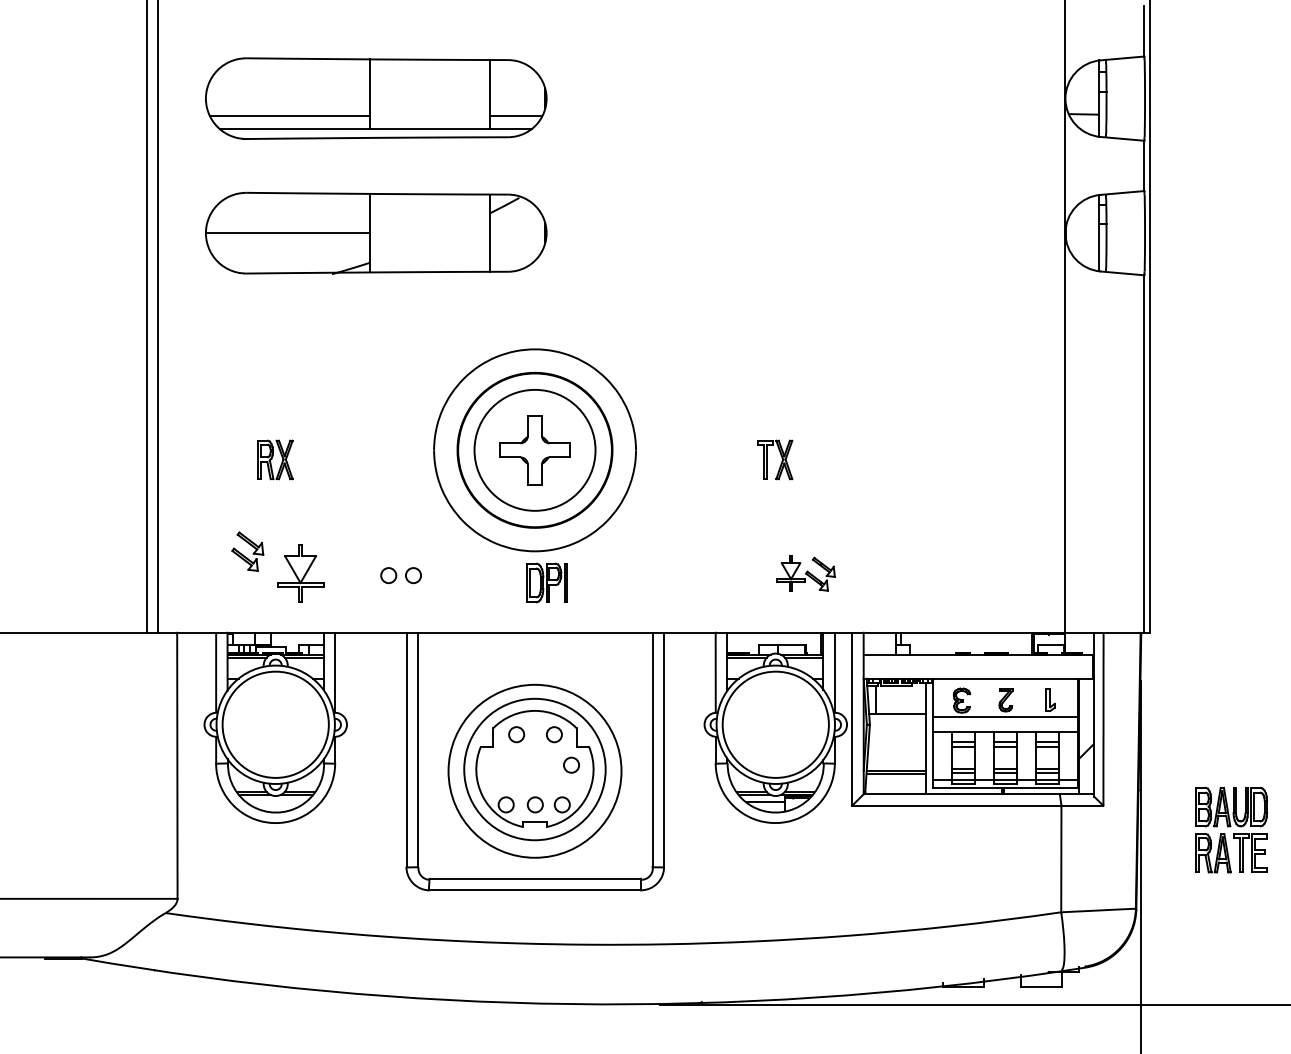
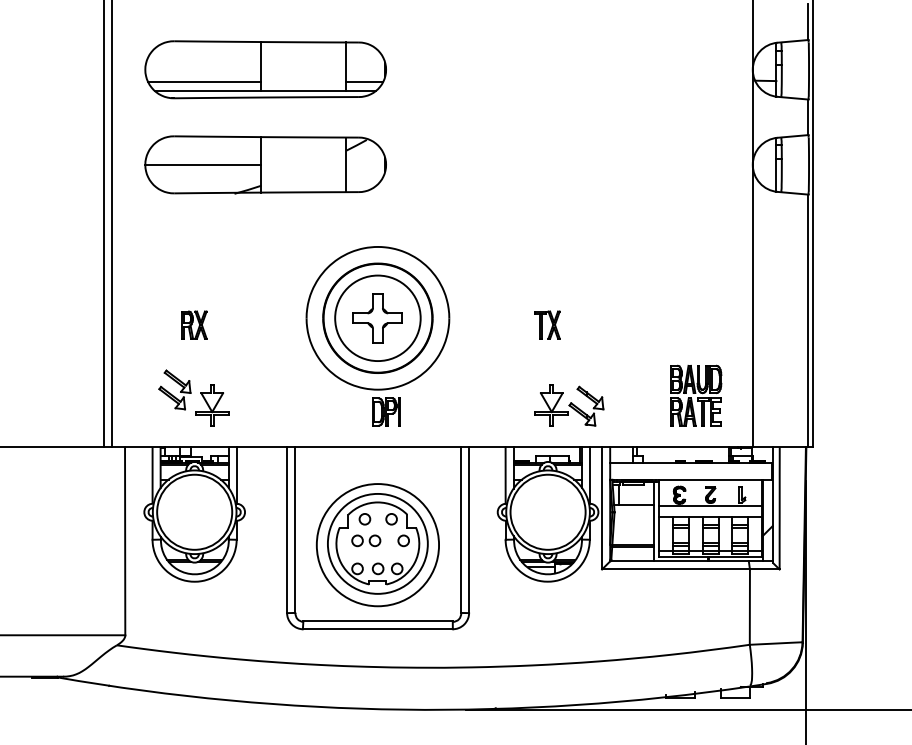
part: (247, 551) -> (174, 389), size x1.43
part: (806, 573) -> (569, 405), size x1.67
part: (401, 575) -> (366, 540), moved
part: (1232, 829) -> (696, 395), moved

